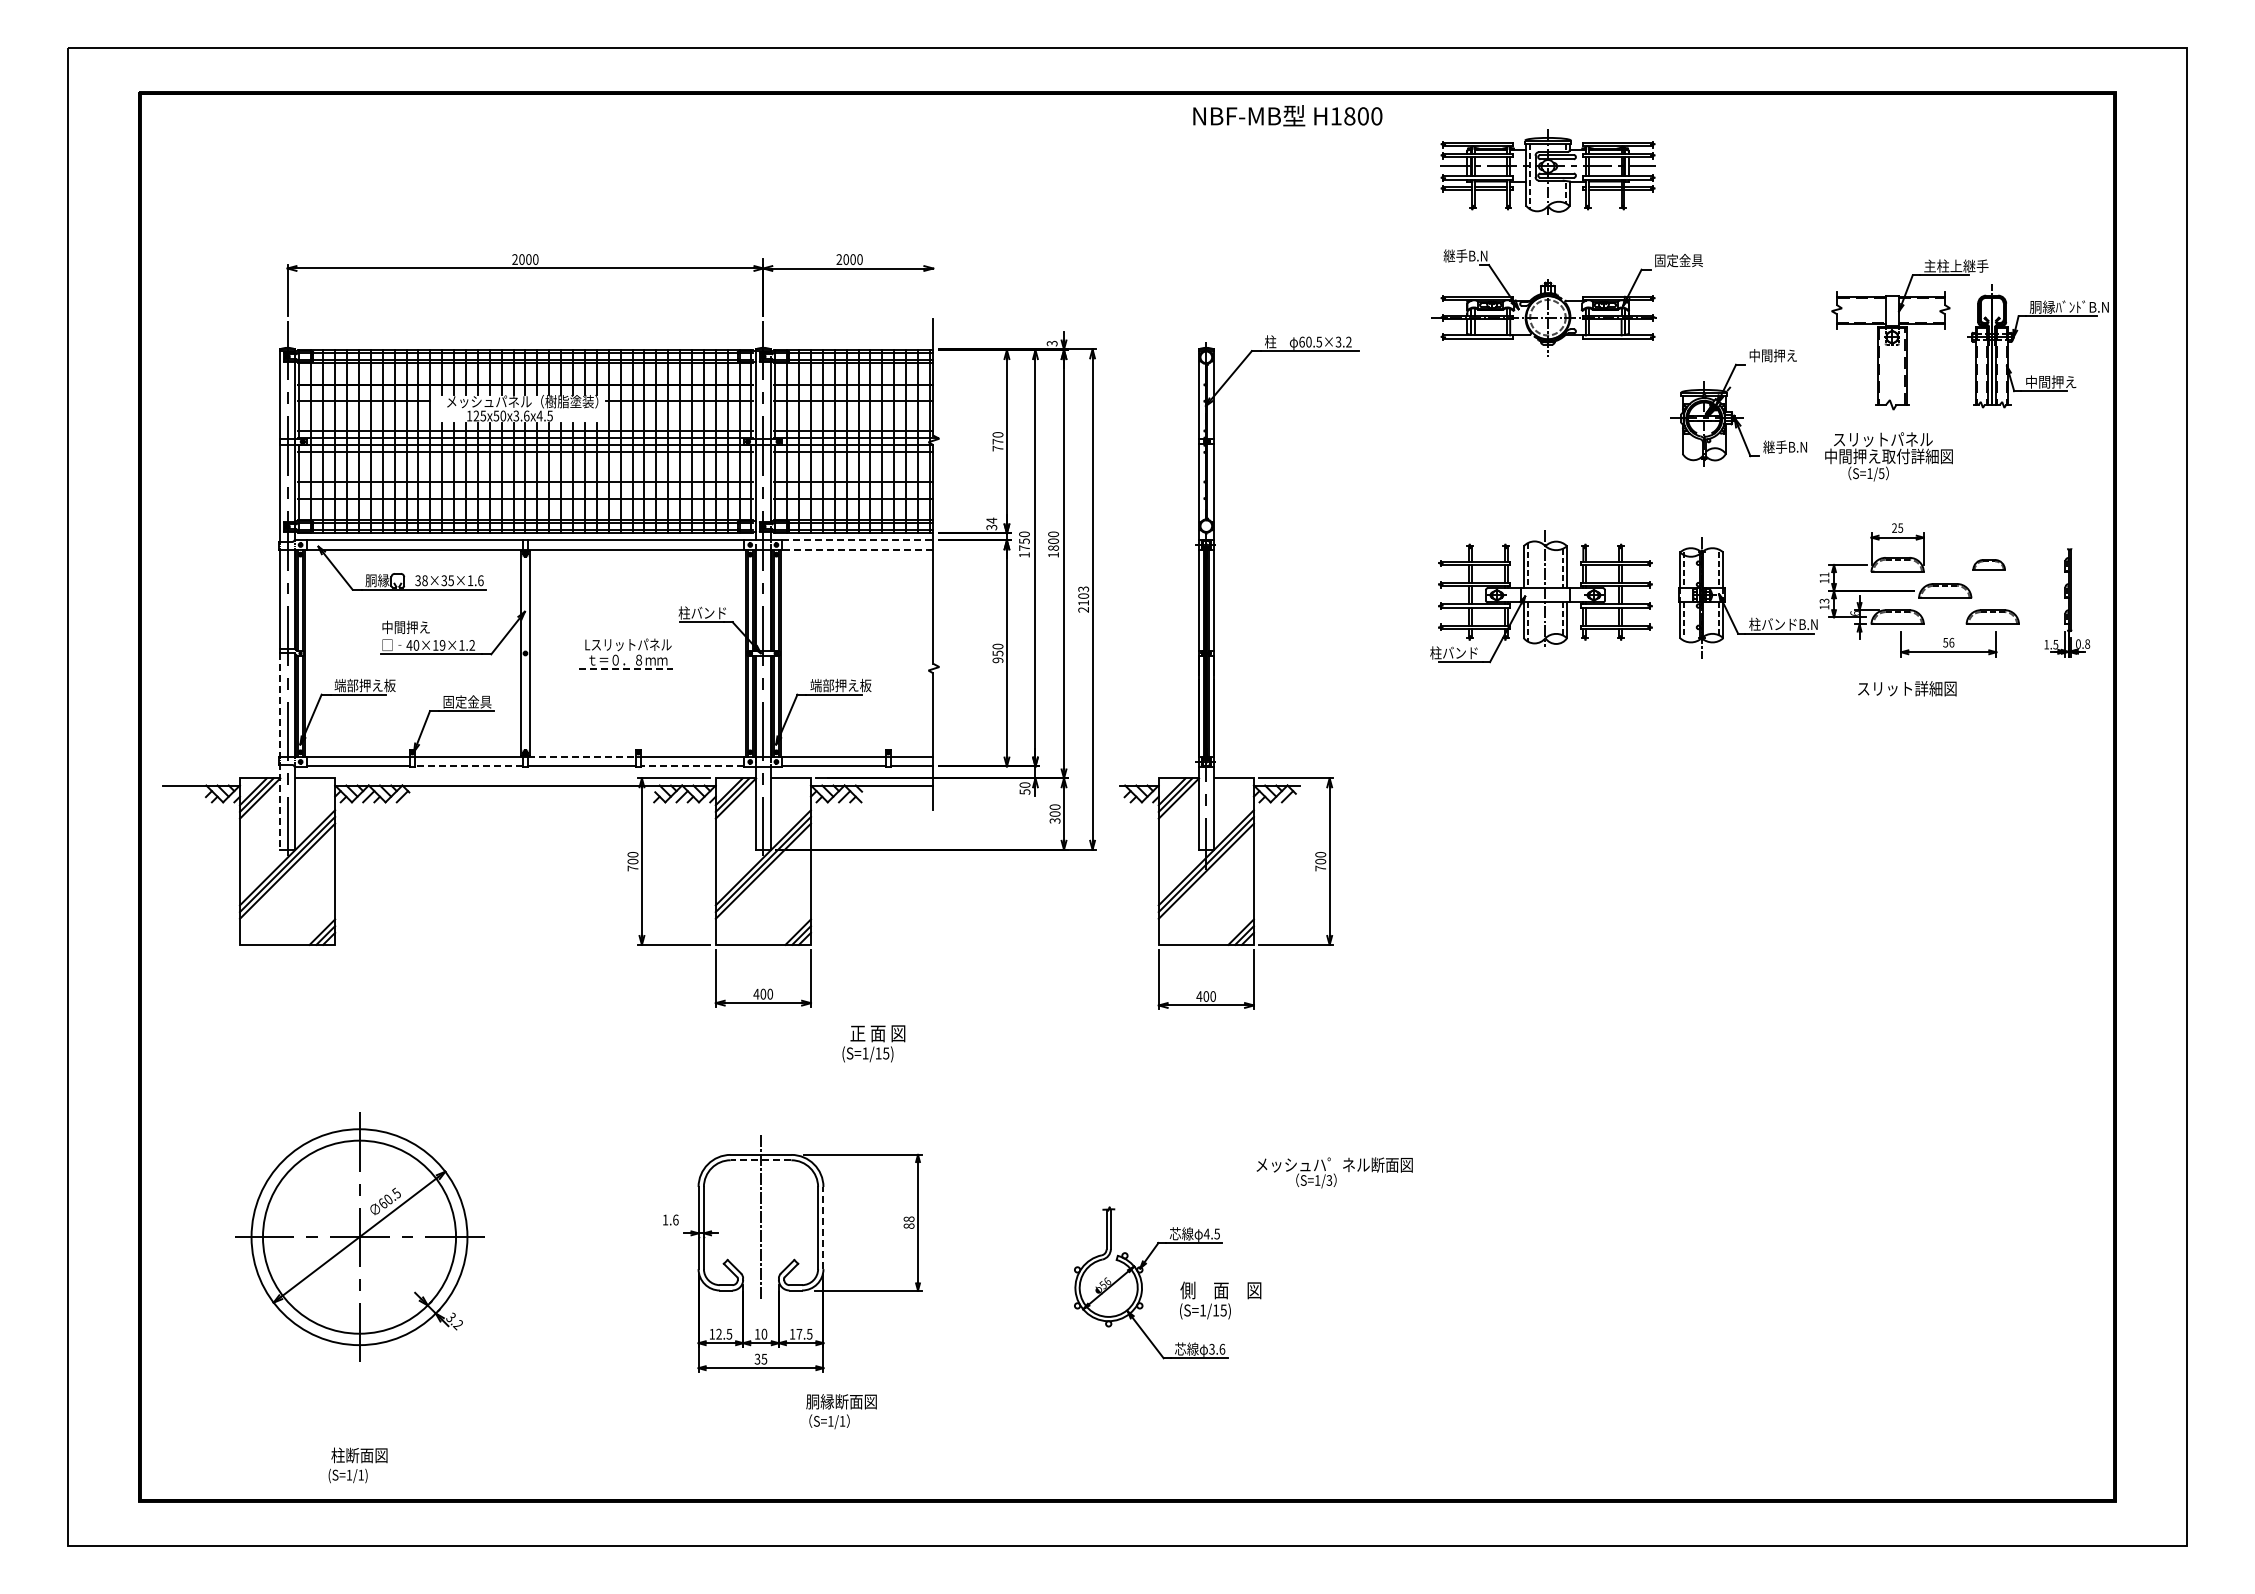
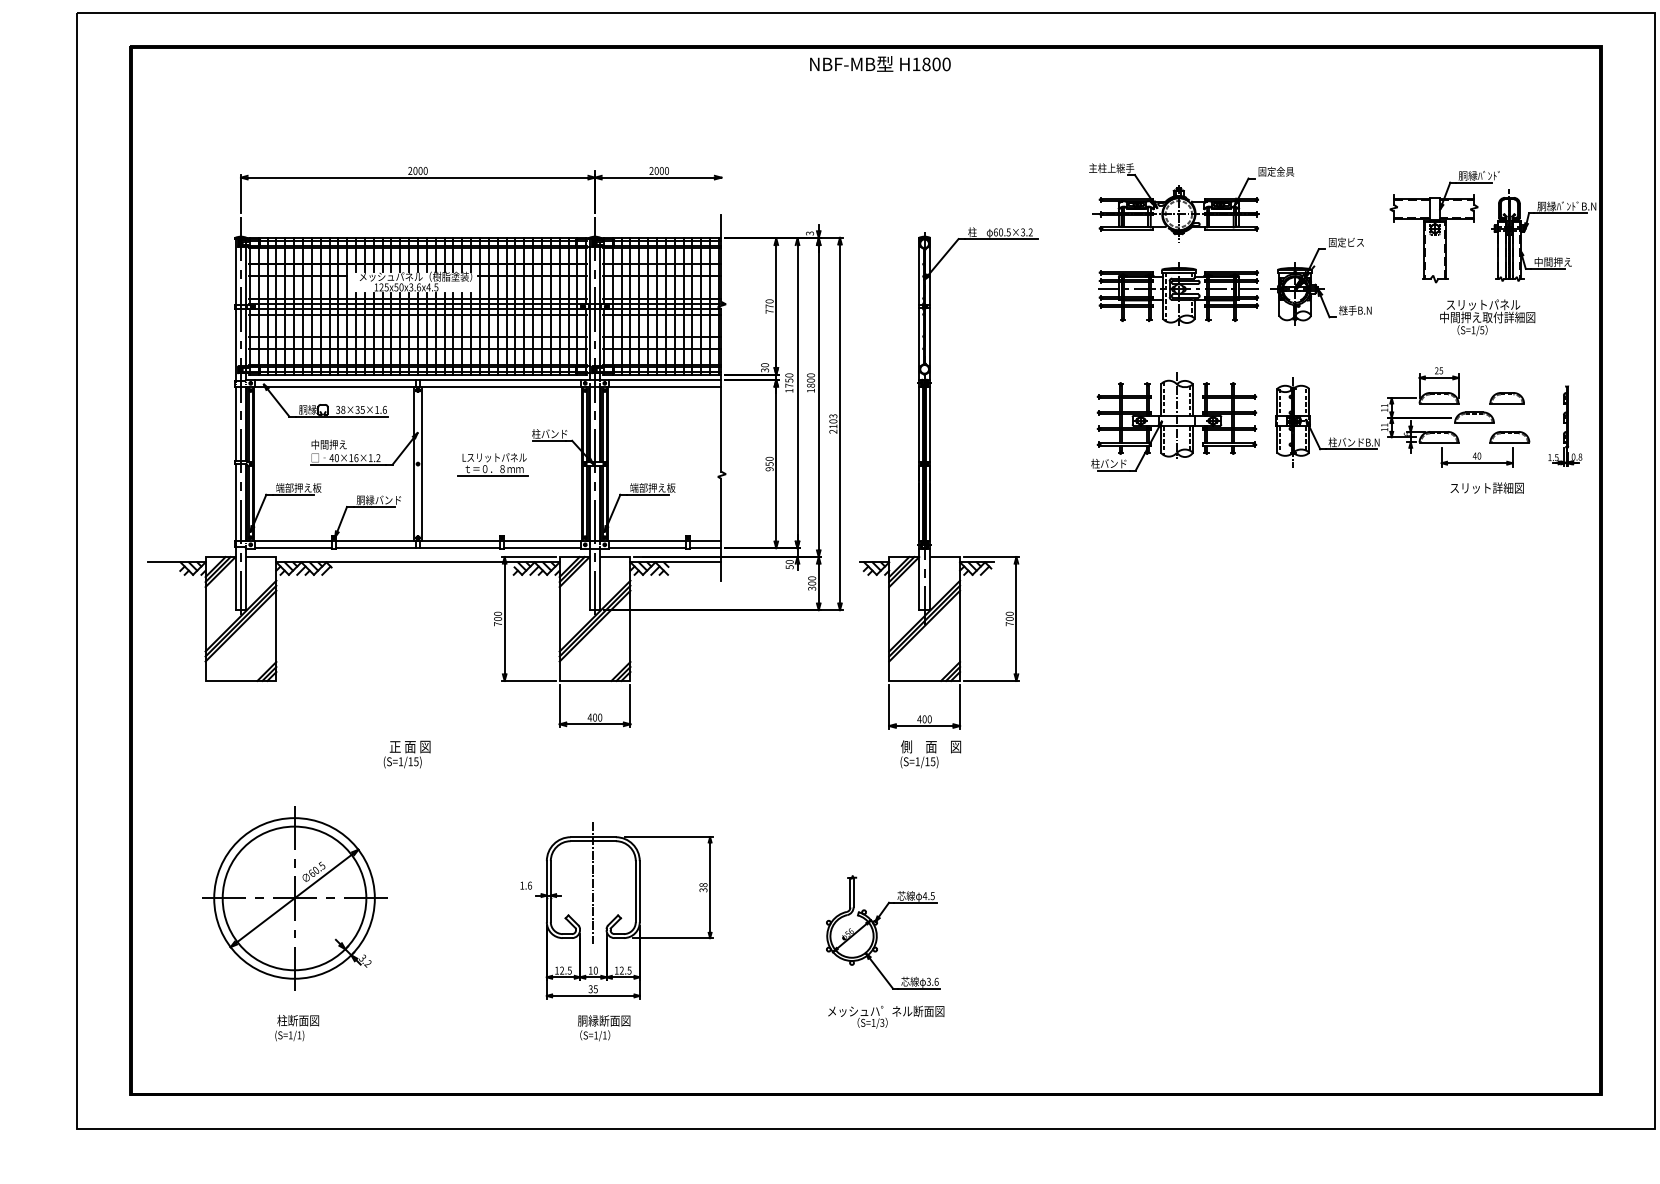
text: (1287, 115) -> (880, 63), moved
part: (1547, 171) -> (1178, 292), moved
text: (1457, 255) -> (1111, 167), 継手B.N -> 主柱上継手
text: (1956, 265) -> (1482, 175), 主柱上継手 -> 胴縁ﾊﾞﾝﾄﾞ
text: (1772, 355) -> (1345, 242), 中間押え -> 固定ビス
text: (1888, 456) -> (1487, 317), moved
text: (991, 520) -> (764, 365), 34 -> 30
line: (858, 540) -> (665, 380), dashed -> solid
line: (857, 549) -> (665, 386), dashed -> solid
part: (1988, 564) -> (1506, 397), size x1.43
text: (1824, 600) -> (1384, 424), 13 -> 11
text: (1948, 642) -> (1476, 455), 56 -> 40
text: (442, 645) -> (356, 458), 40×19×1.2 -> 40×16×1.2
line: (626, 669) -> (493, 476), dashed -> solid
text: (1907, 688) -> (1487, 487), moved
text: (472, 701) -> (378, 499), 固定金具 -> 胴縁バンド
line: (280, 752) -> (235, 537), dashed -> solid
line: (582, 757) -> (460, 541), dashed -> solid
line: (468, 766) -> (375, 548), dashed -> solid
line: (692, 766) -> (542, 548), dashed -> solid
text: (873, 1043) -> (406, 754), moved
line: (760, 1160) -> (592, 841), dashed -> solid
text: (1334, 1172) -> (886, 1016), moved
text: (908, 1225) -> (703, 889), 88 -> 38
line: (823, 1227) -> (639, 891), dashed -> solid
text: (1220, 1300) -> (930, 754), moved
text: (799, 1333) -> (621, 970), 17.5 -> 12.5
text: (841, 1411) -> (604, 1028), moved
text: (357, 1465) -> (296, 1028), moved

